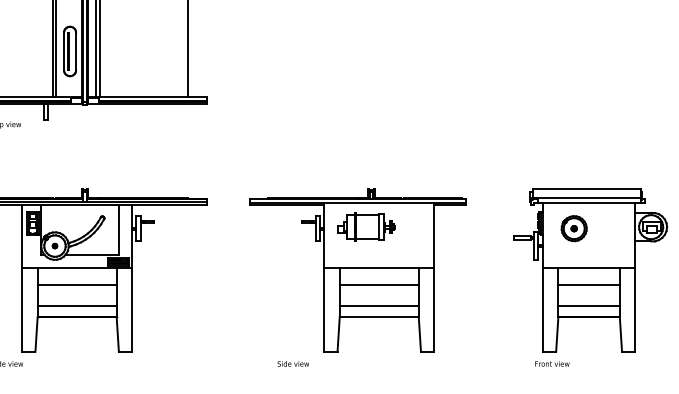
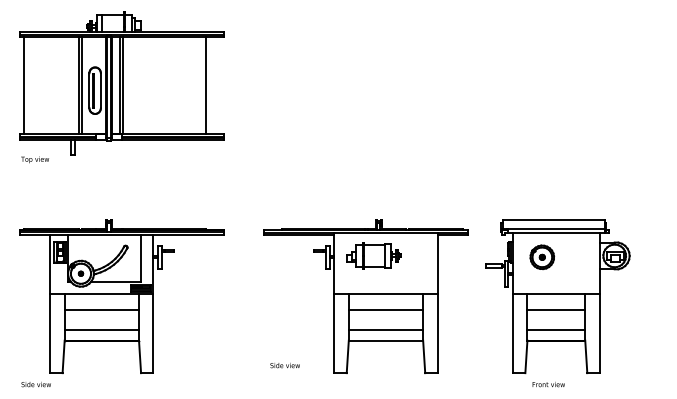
part: (590, 270) -> (557, 296), moved
text: (292, 363) -> (284, 365), moved

